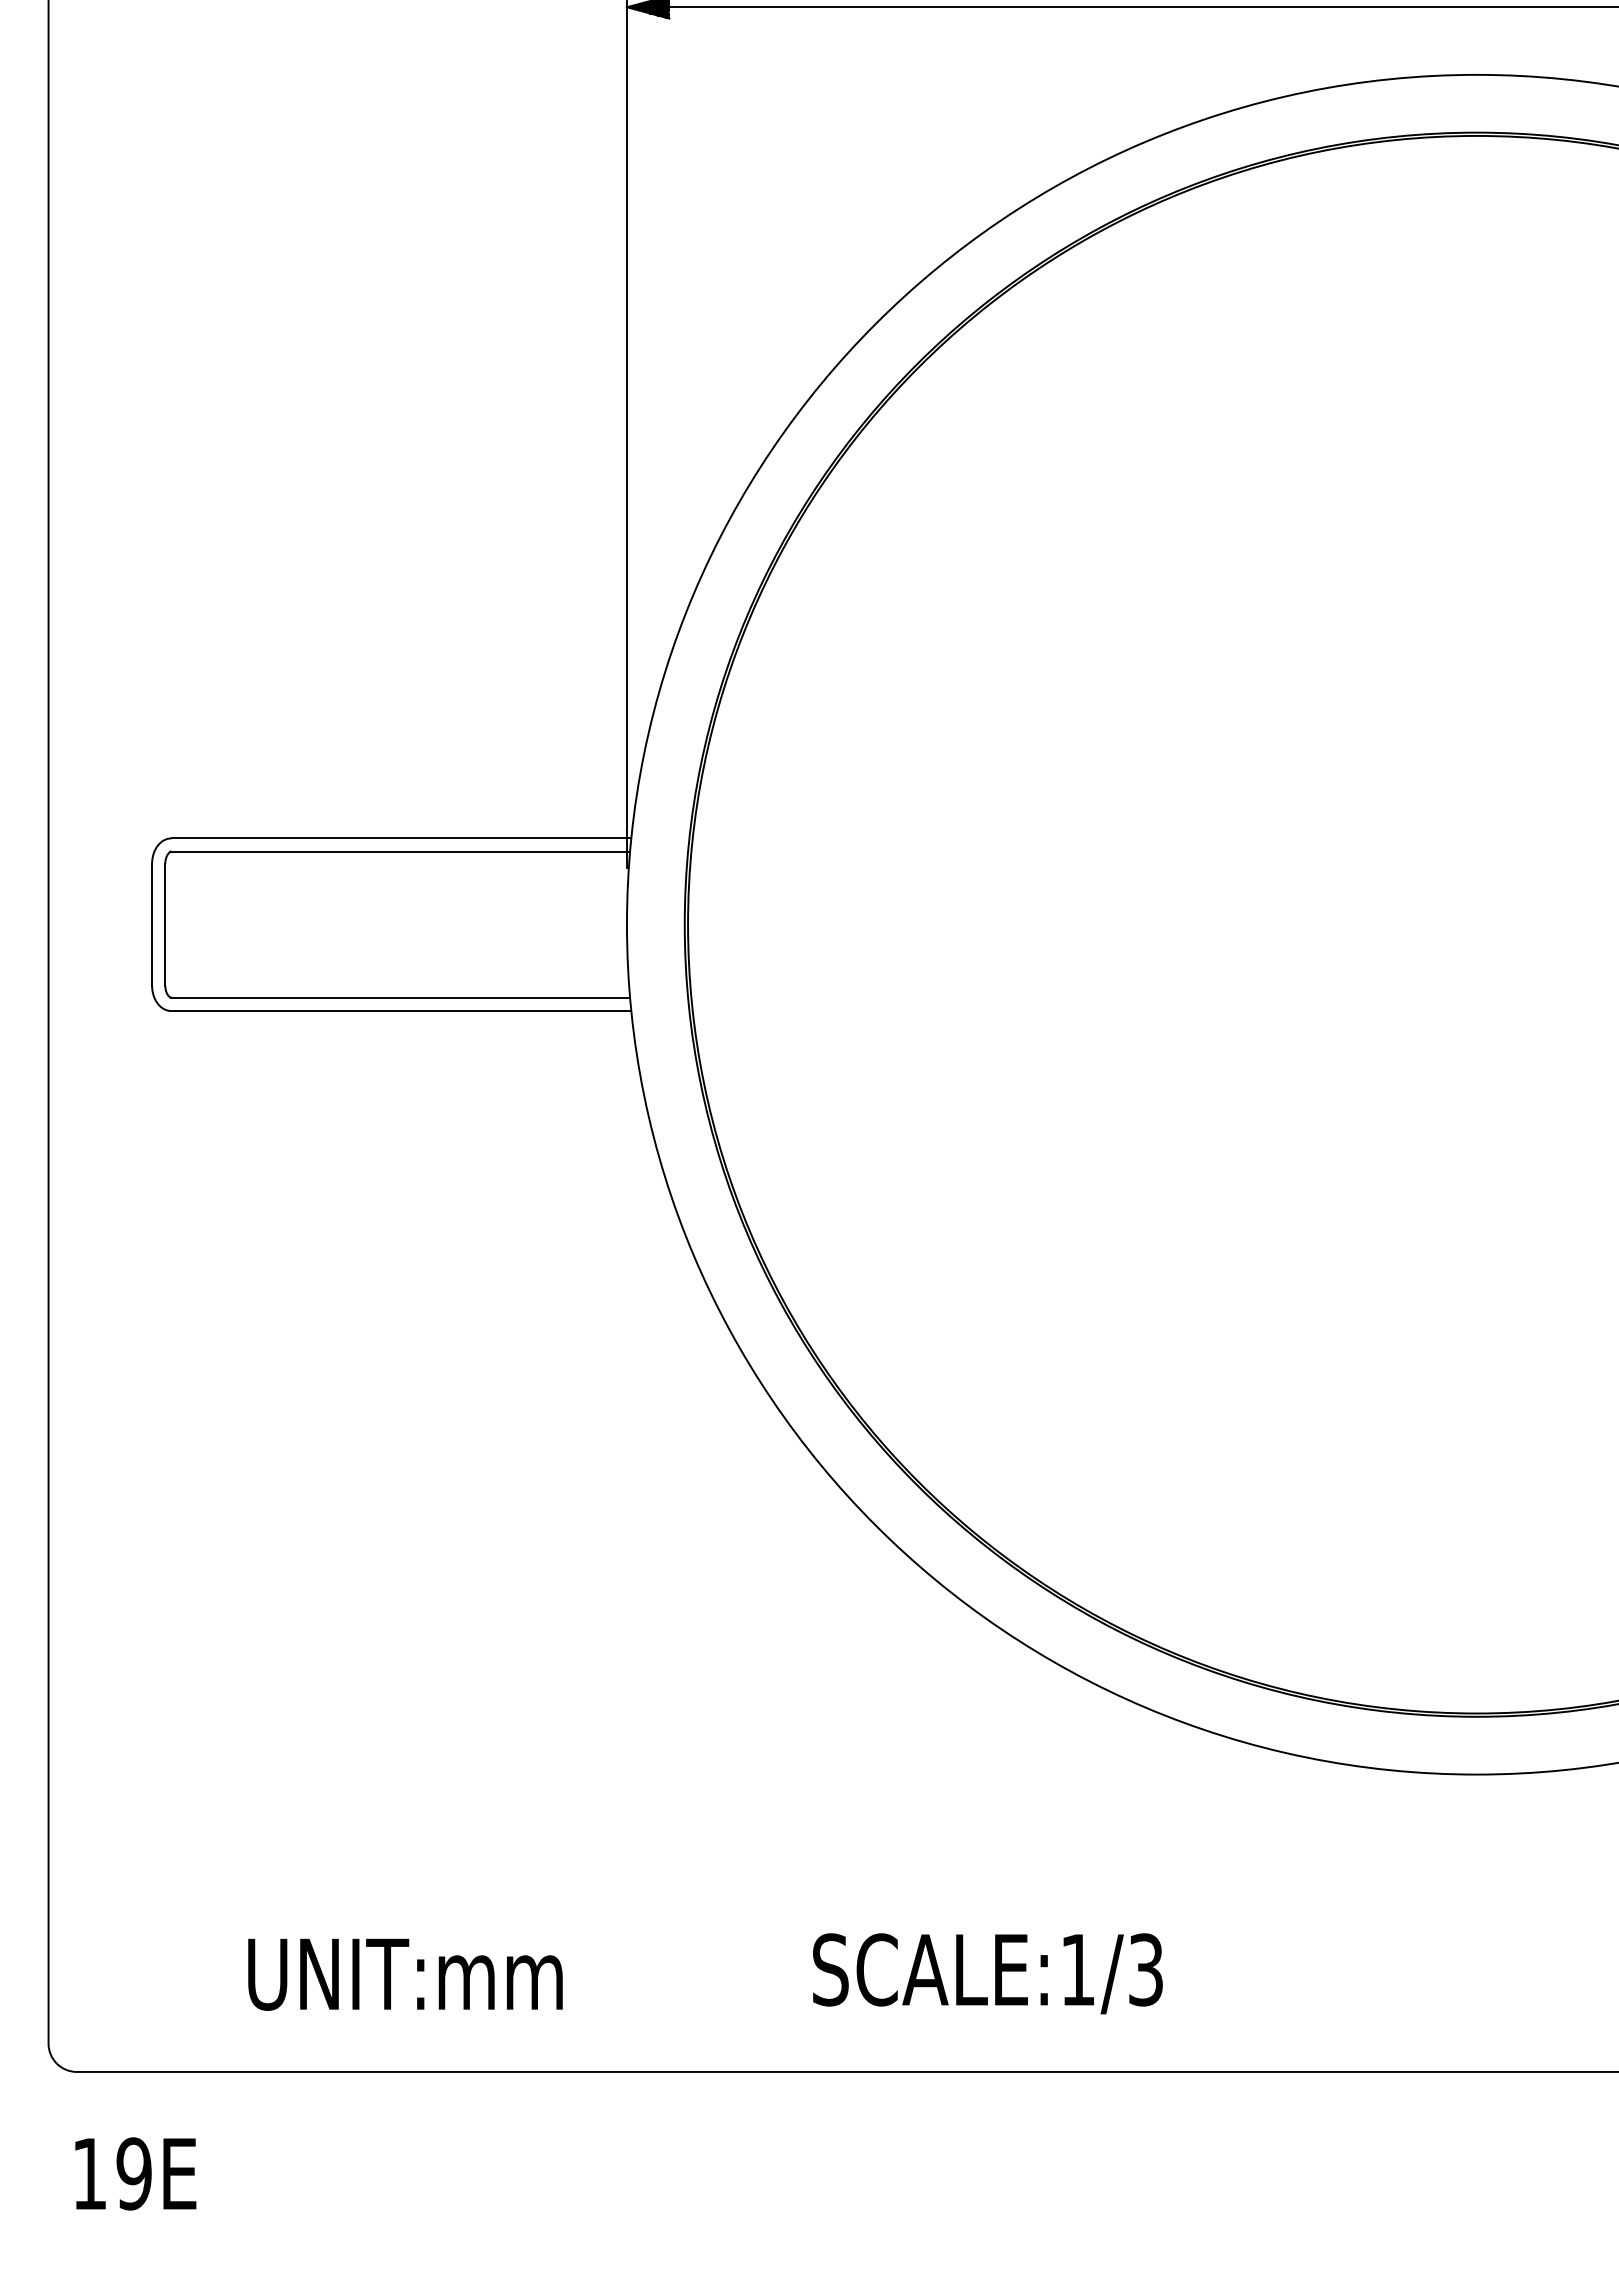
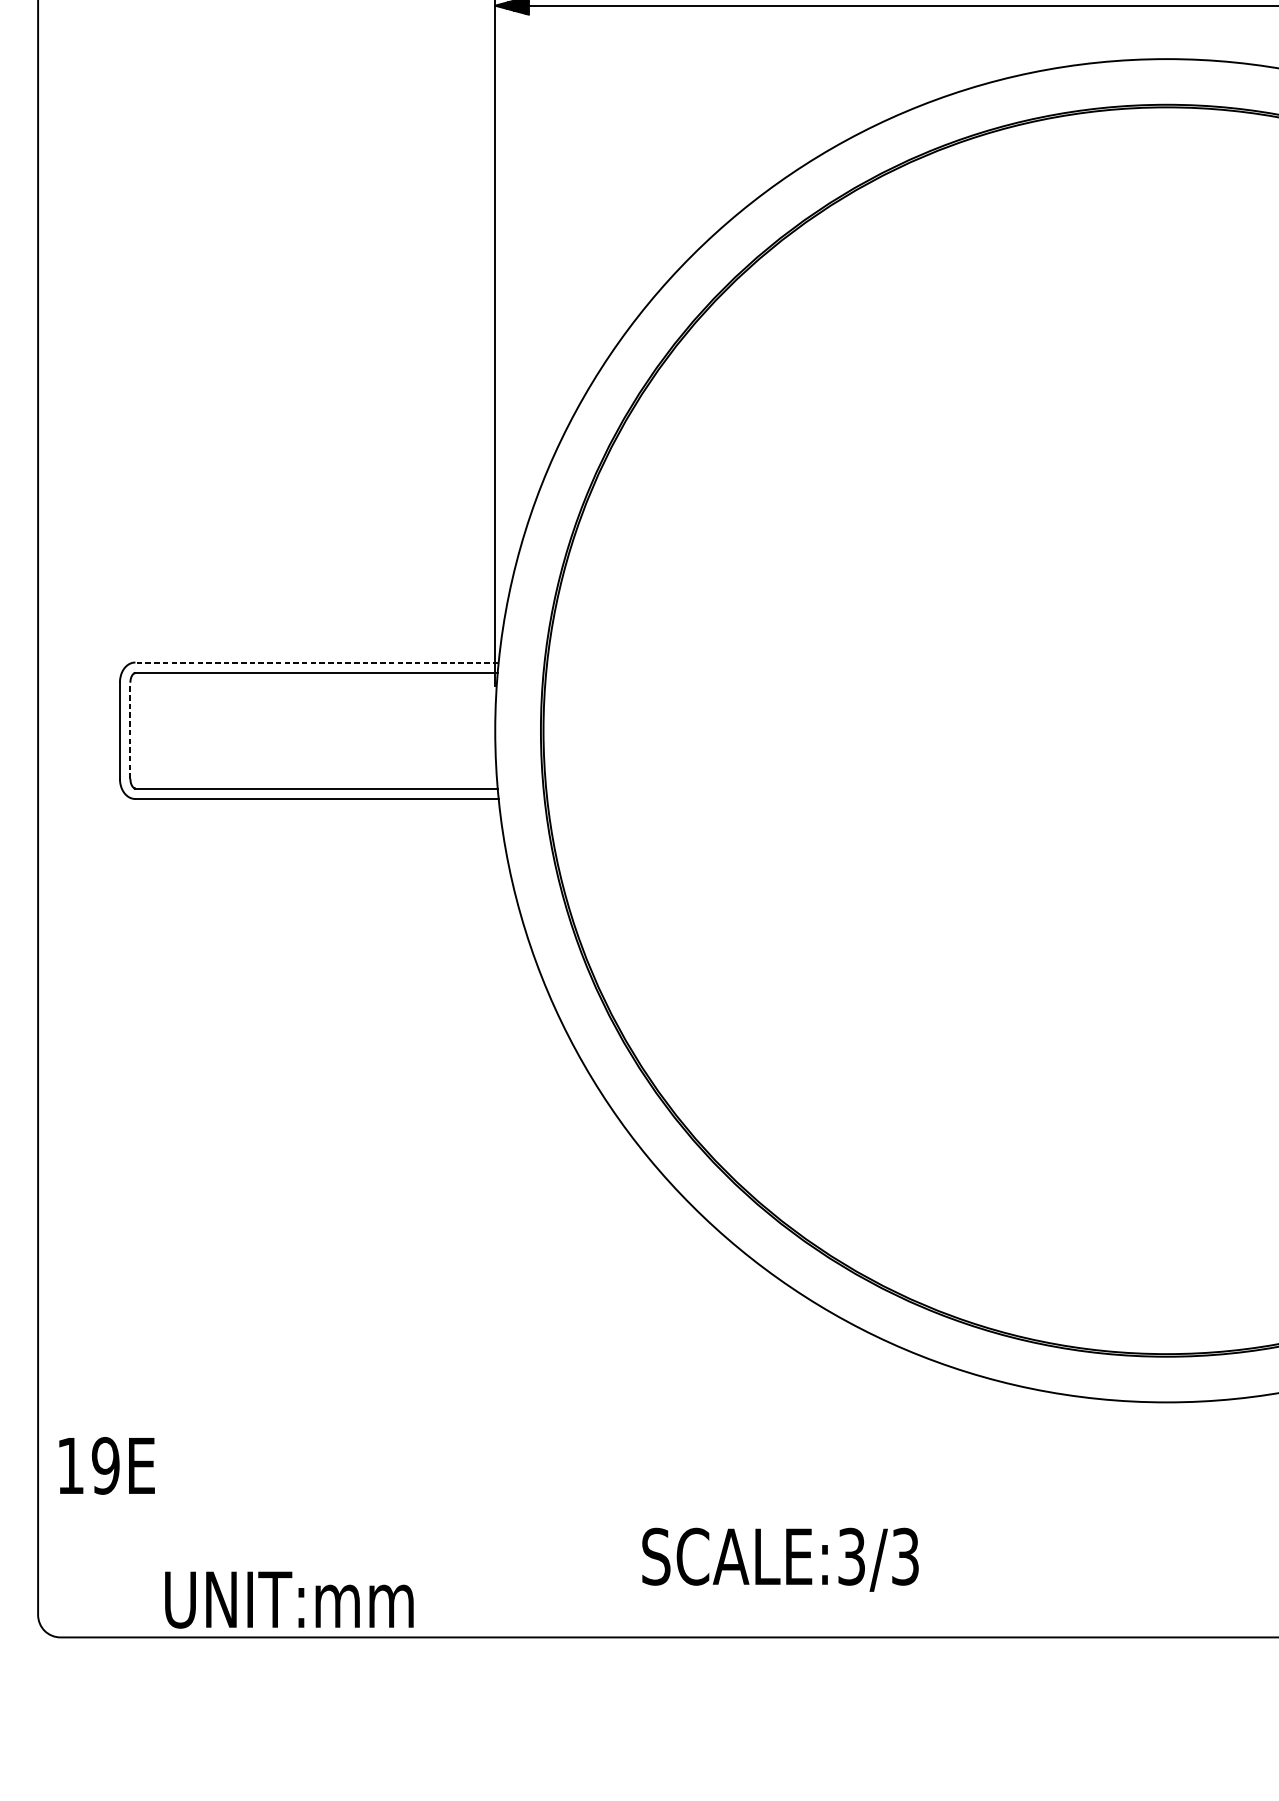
line: (401, 838) -> (317, 662), solid -> dashed
line: (165, 924) -> (130, 730), solid -> dashed
text: (1077, 1969) -> (851, 1556), SCALE:1/3 -> SCALE:3/3
text: (405, 1974) -> (289, 1599), moved
text: (135, 2173) -> (106, 1465), moved

